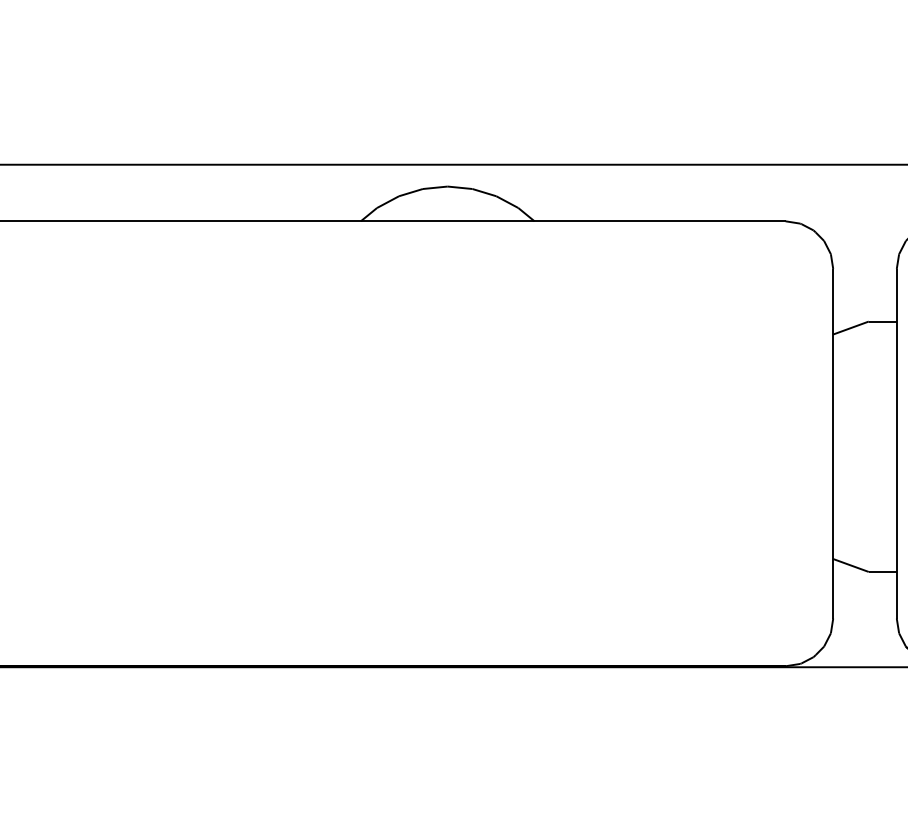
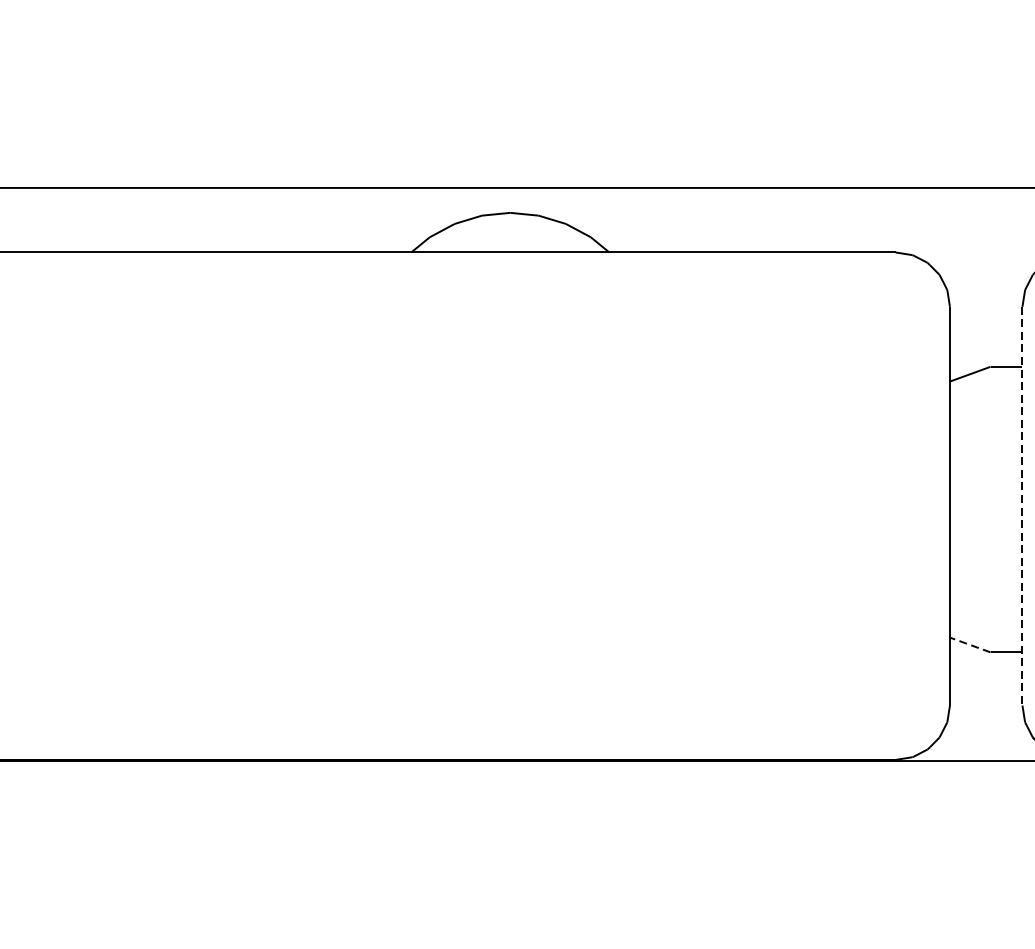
line: (896, 443) -> (1022, 505), solid -> dashed
line: (851, 565) -> (970, 644), solid -> dashed

